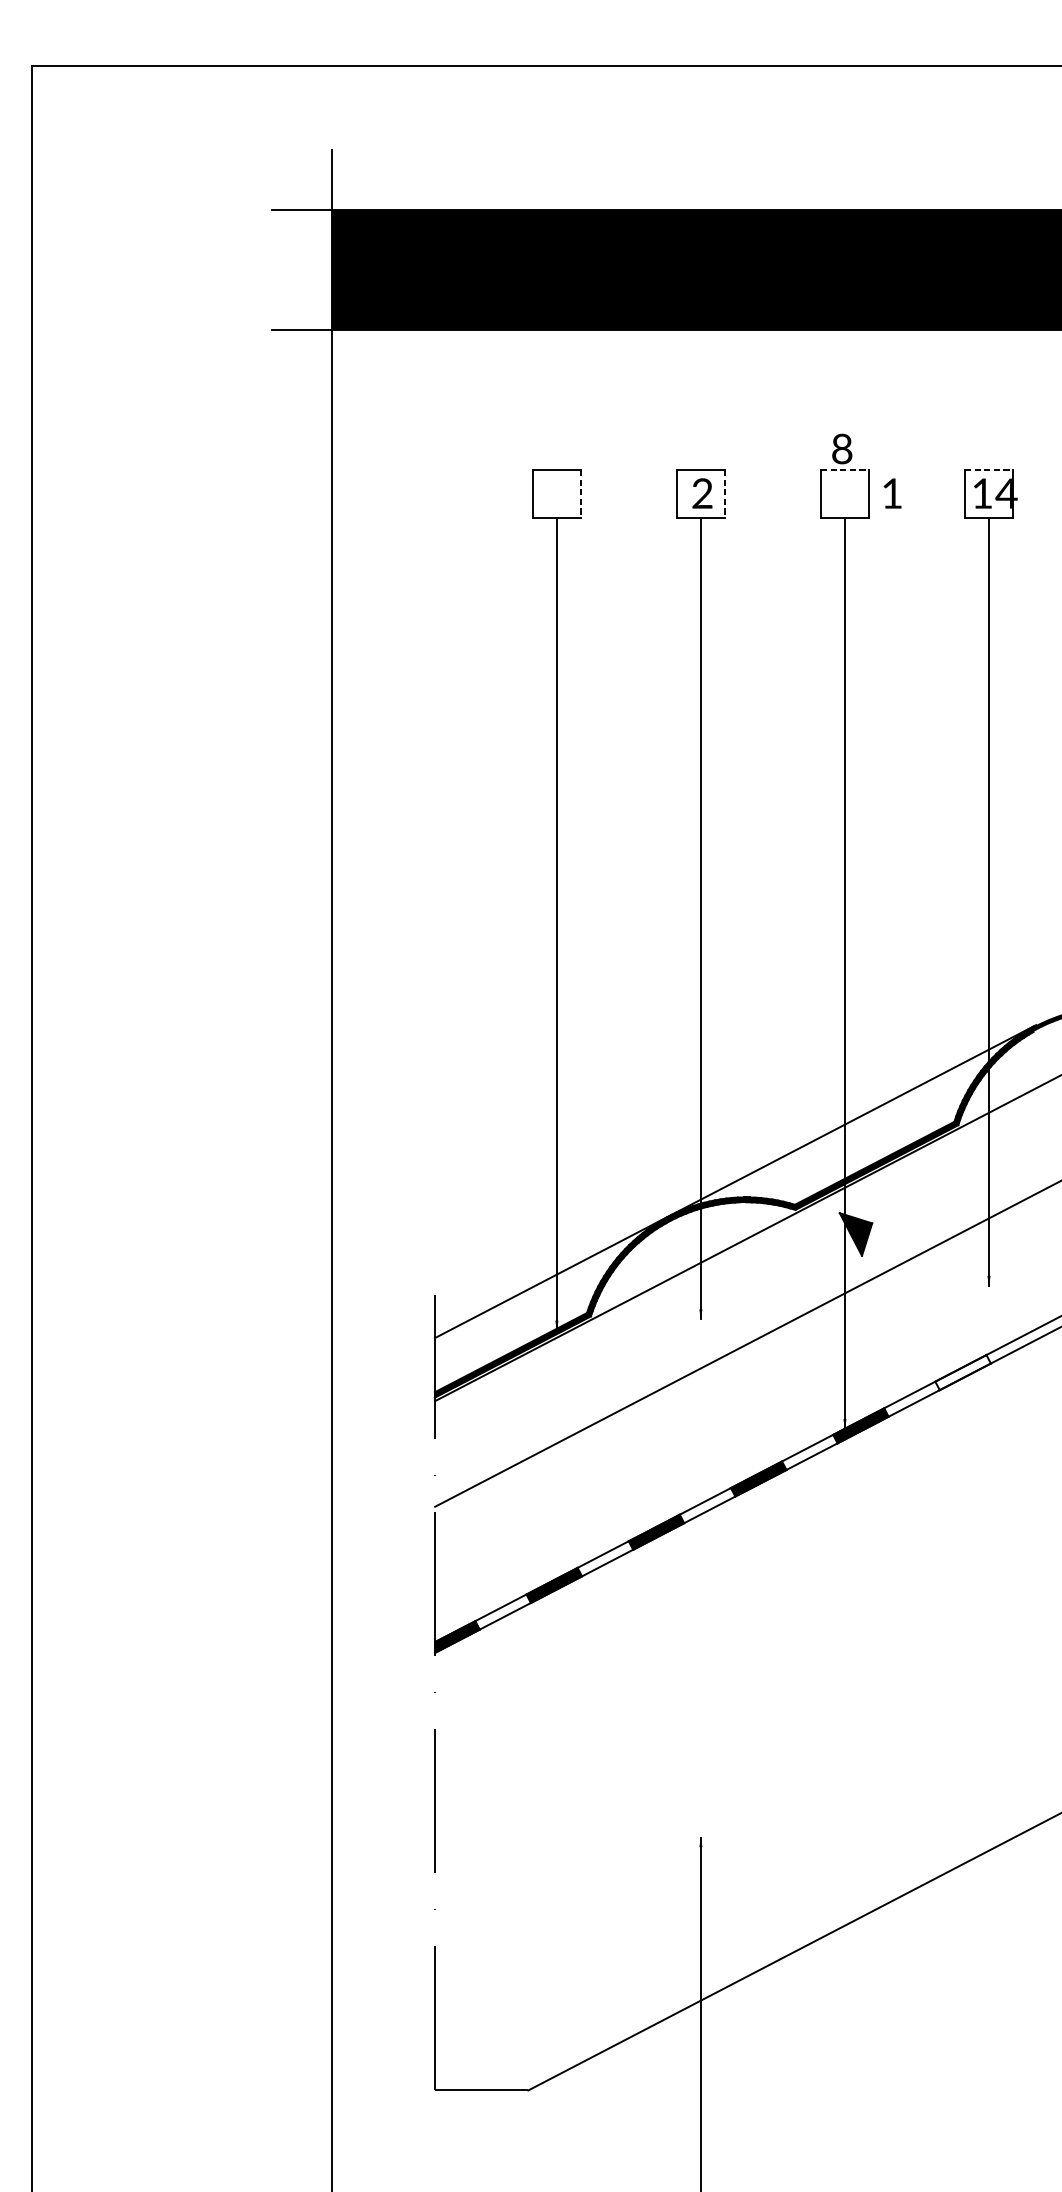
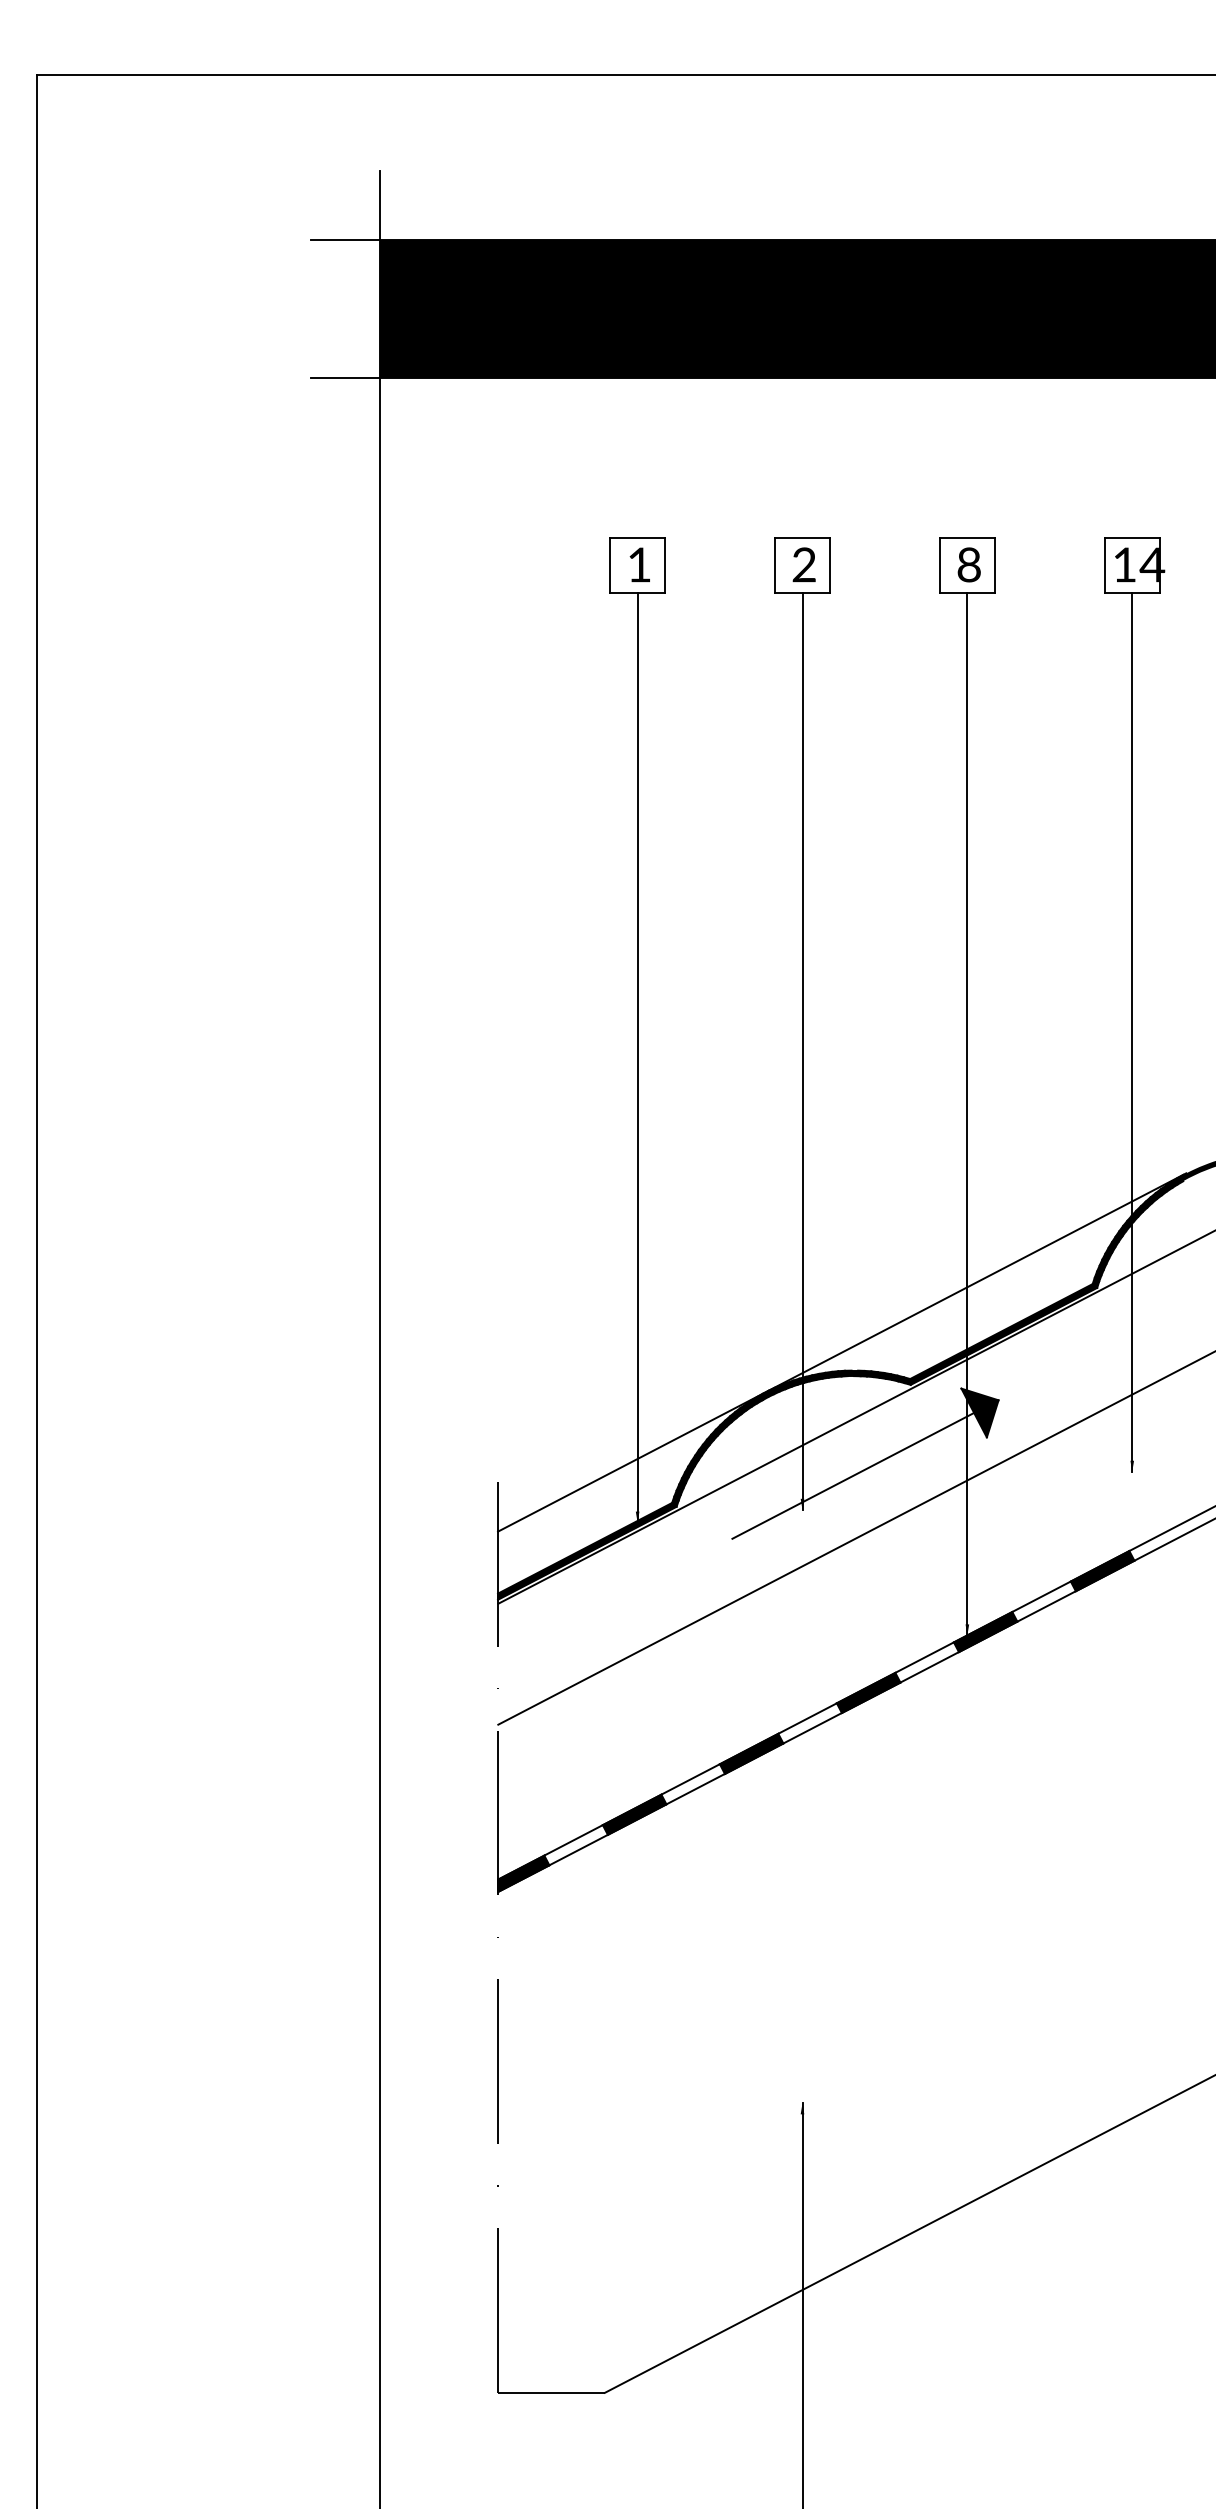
text: (841, 448) -> (968, 564), moved
line: (845, 469) -> (967, 537), dashed -> solid
line: (989, 469) -> (1132, 537), dashed -> solid
text: (892, 493) -> (639, 564), moved
line: (581, 494) -> (665, 565), dashed -> solid
line: (724, 494) -> (829, 565), dashed -> solid
line: (745, 1289) -> (853, 1475), added
fill: (962, 1372) -> (1102, 1571), added

